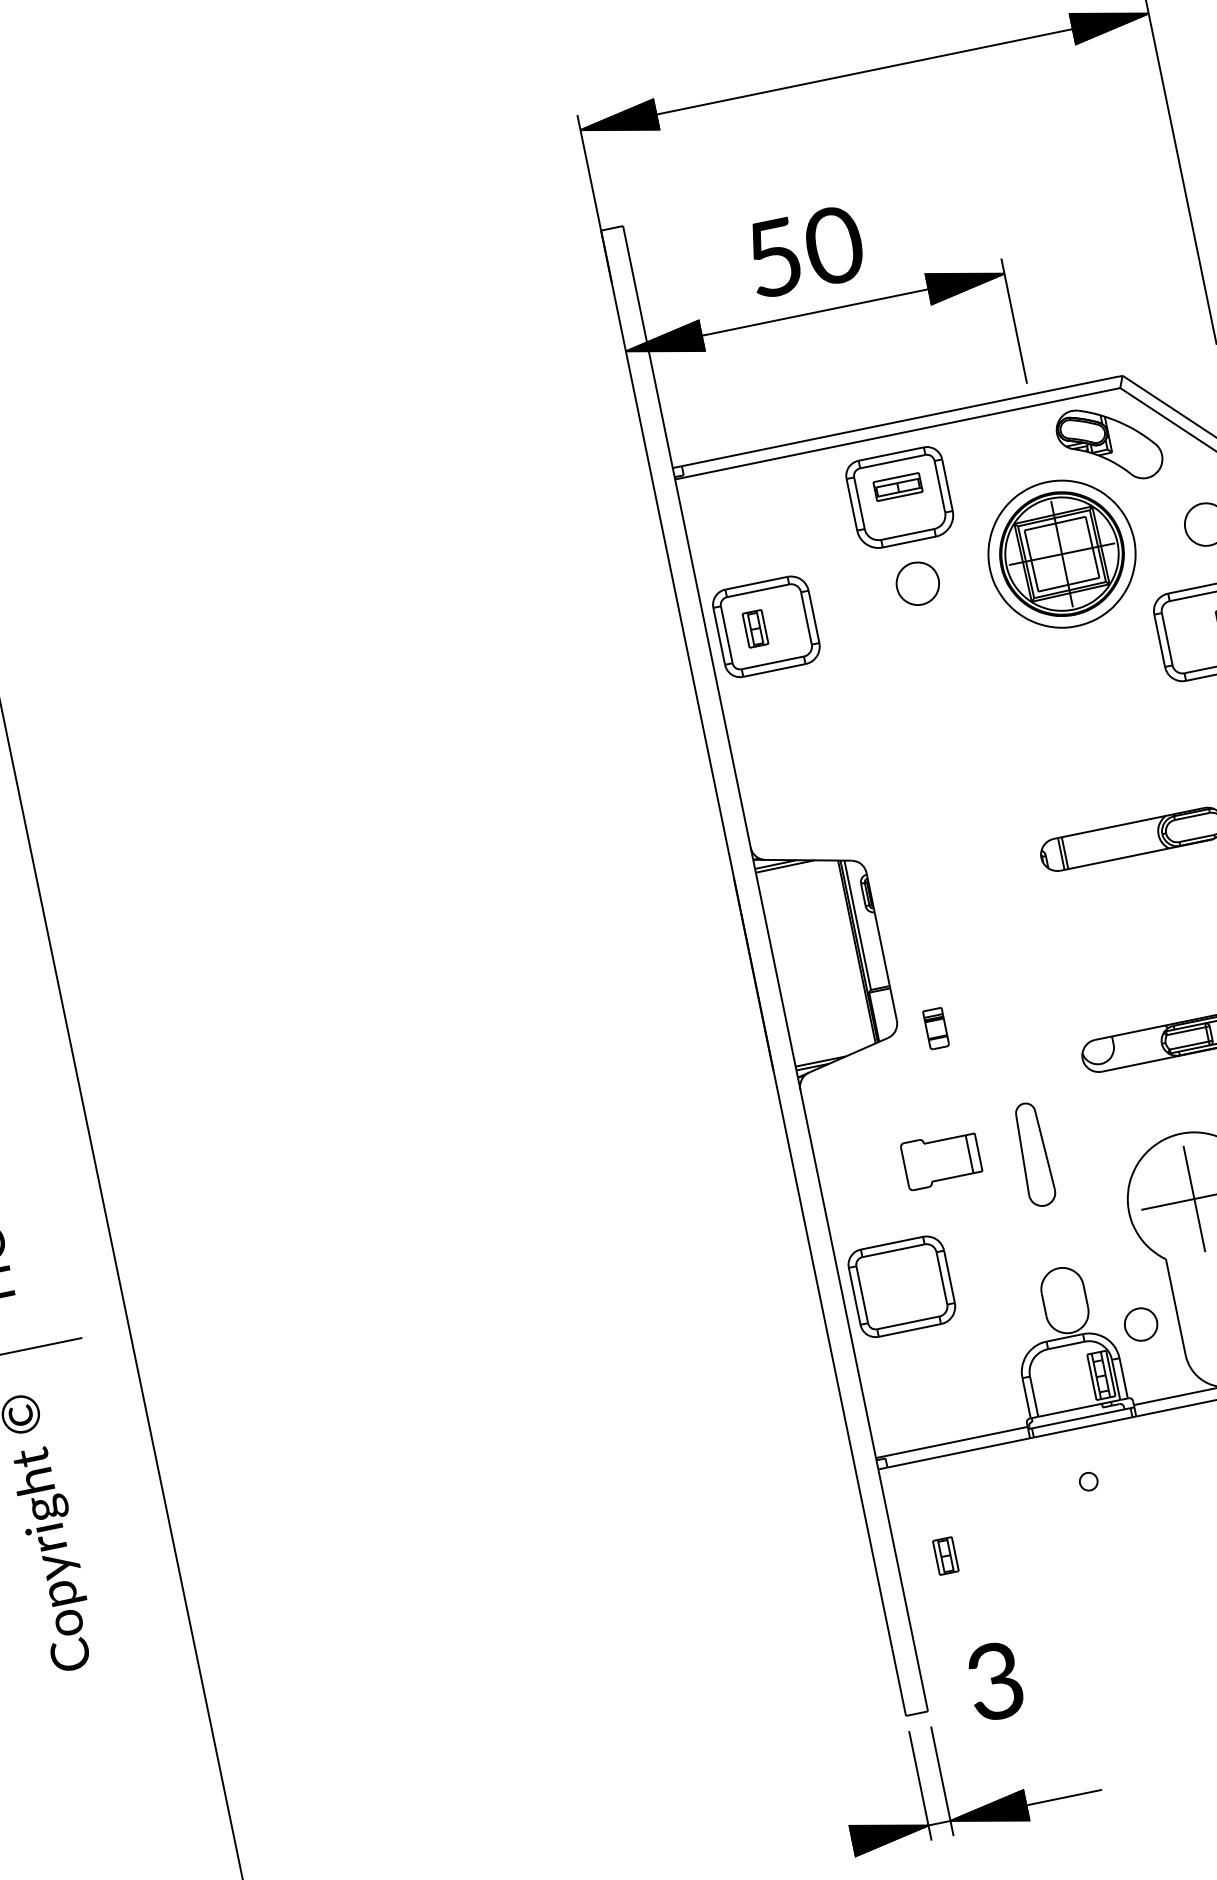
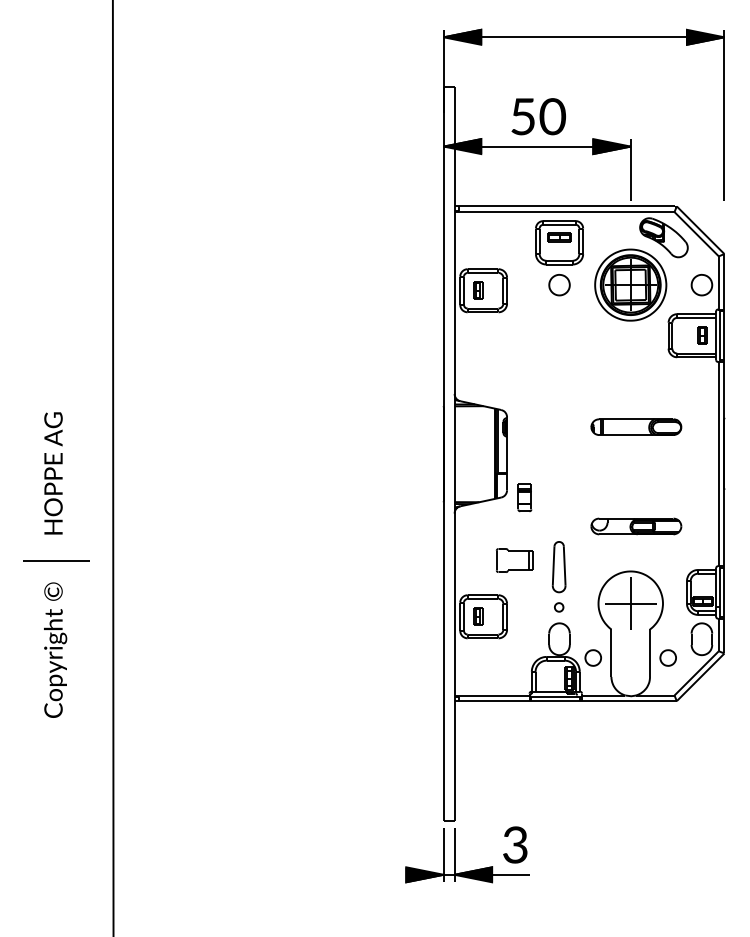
part: (935, 1028) -> (524, 497), size x1.43
part: (1089, 1481) -> (559, 607), moved
part: (946, 1555) -> (478, 616), moved
text: (995, 1680) -> (515, 844), moved

